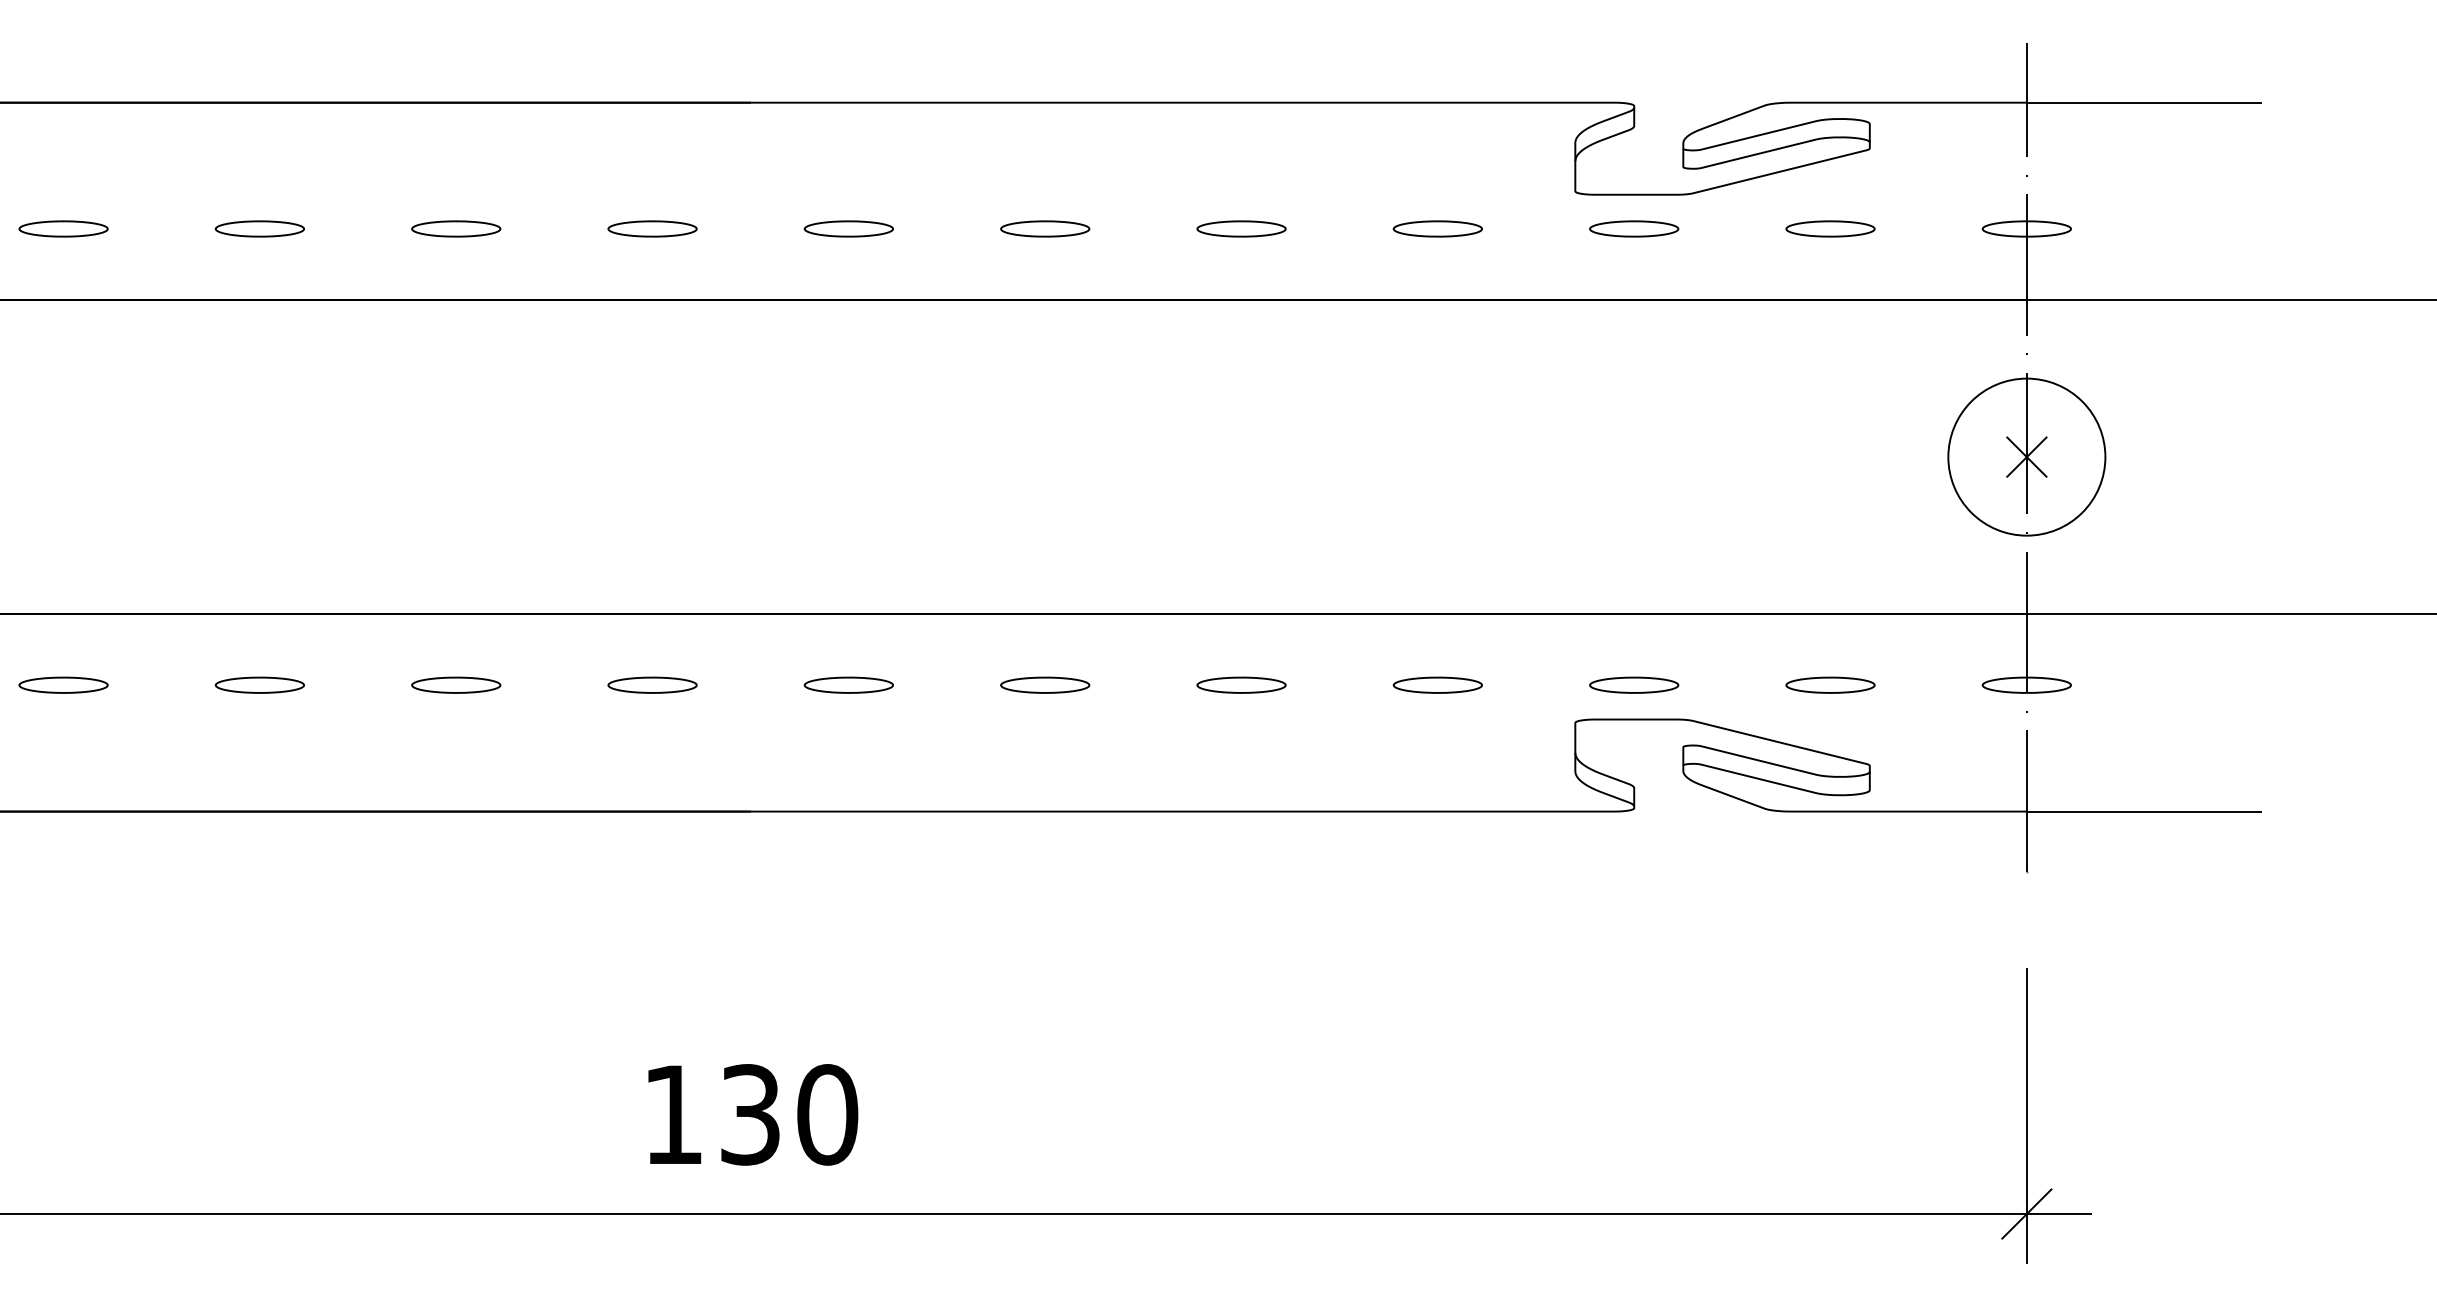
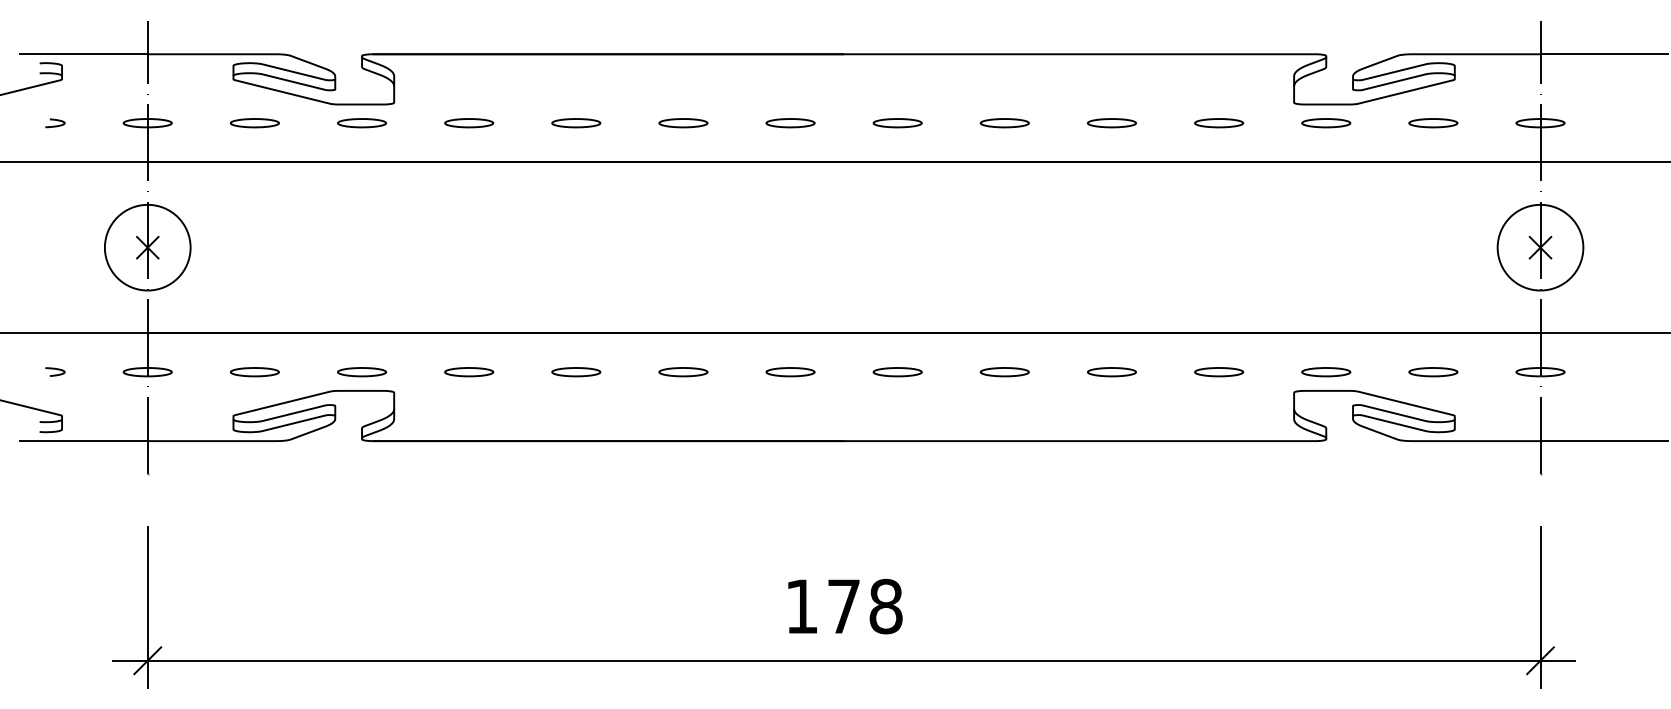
text: (789, 1114) -> (865, 606), 130 -> 178

